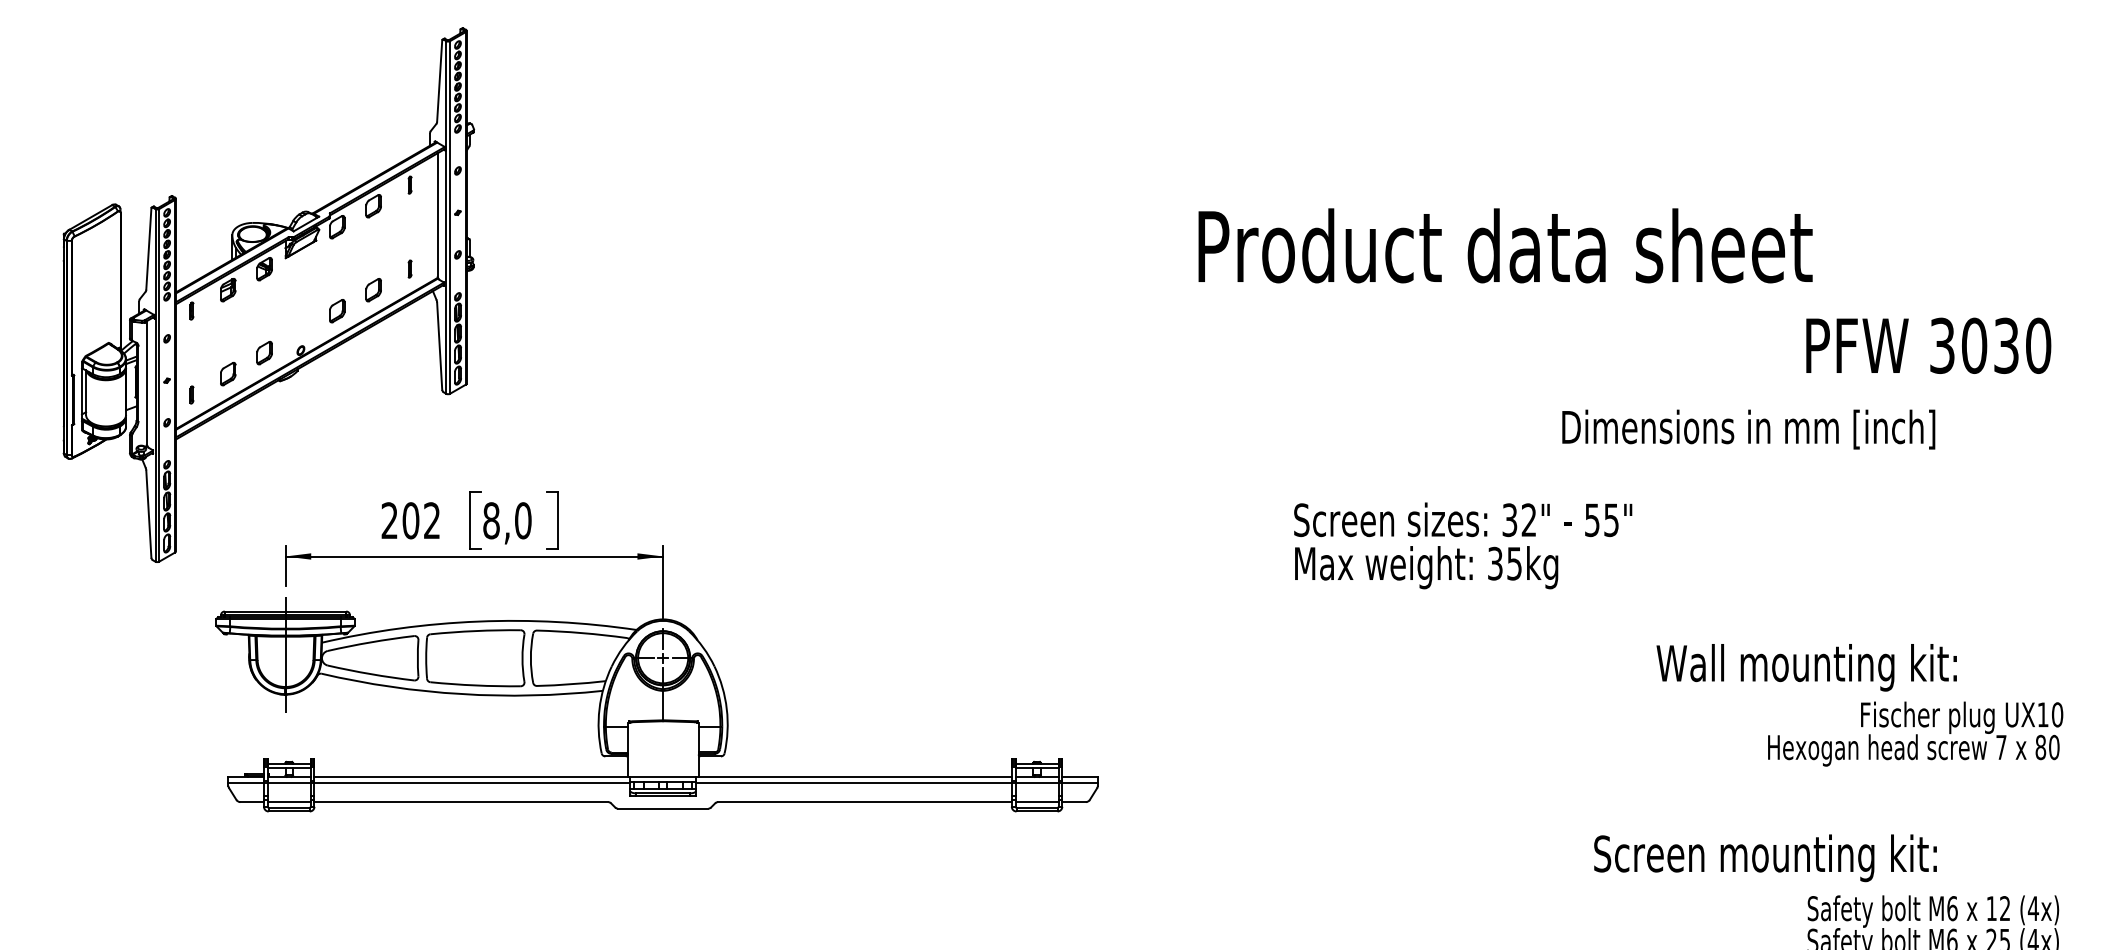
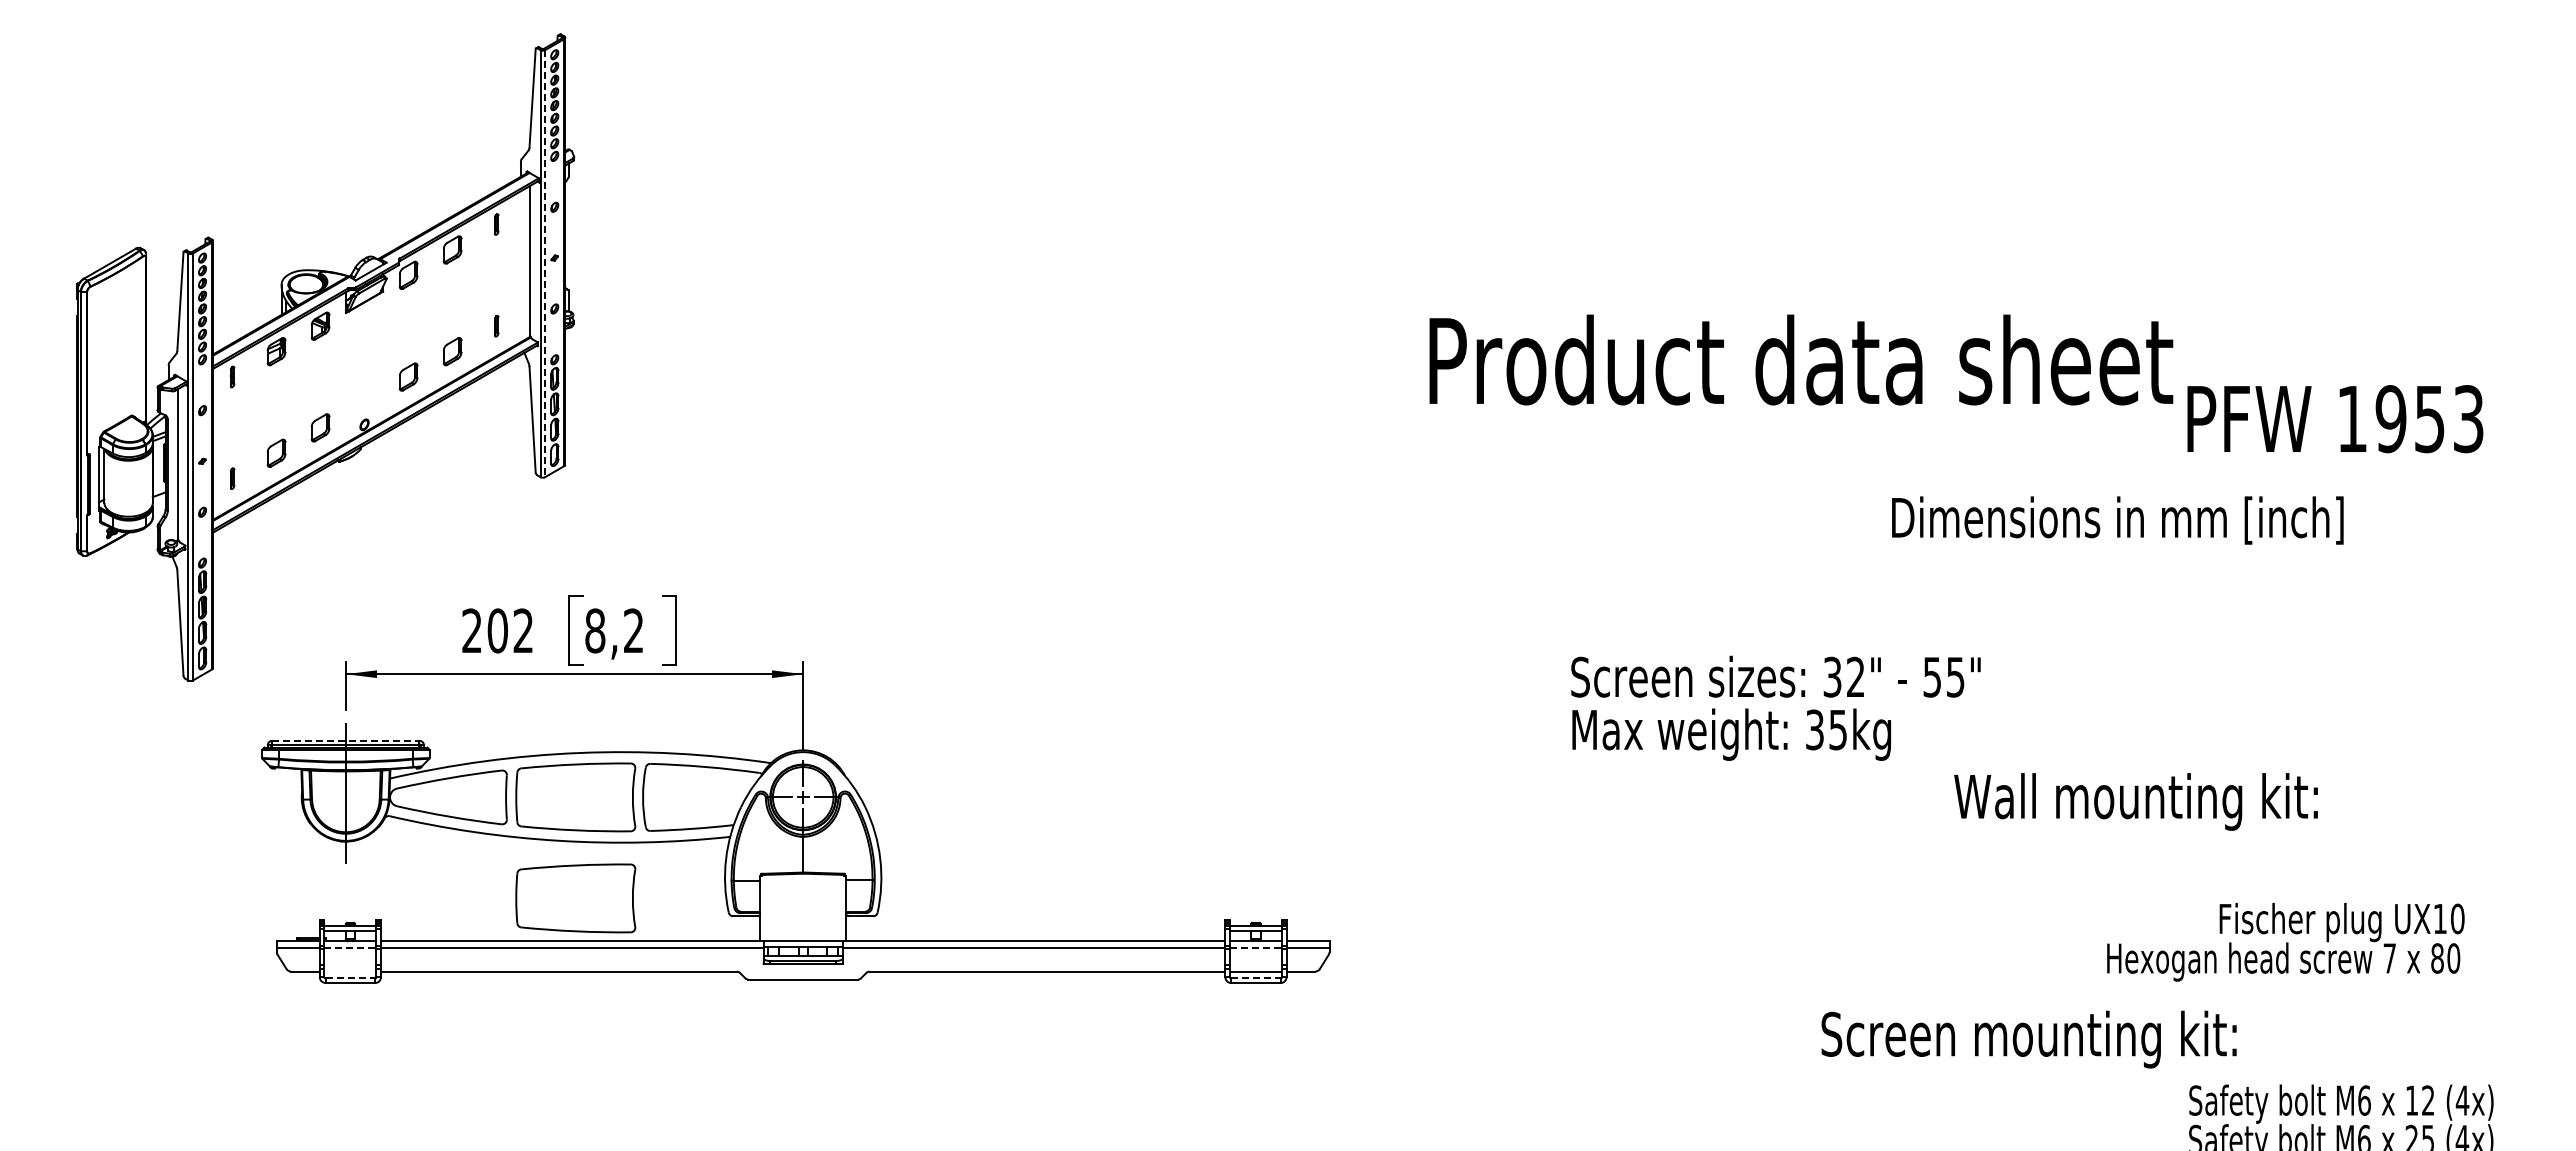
line: (450, 217) -> (545, 263), solid -> dashed
text: (1505, 245) -> (1801, 359), moved
text: (1990, 346) -> (2410, 419), 3030 -> 1953
text: (523, 520) -> (633, 630), 8,0 -> 8,2
text: (1462, 545) -> (1775, 707), moved
line: (285, 611) -> (345, 740), solid -> dashed
text: (1806, 667) -> (2135, 801), moved
text: (1915, 734) -> (2285, 942), moved
part: (475, 741) -> (575, 898), added
line: (289, 782) -> (350, 947), solid -> dashed
line: (1037, 782) -> (1256, 947), solid -> dashed
line: (289, 802) -> (350, 971), removed
line: (289, 807) -> (350, 978), solid -> dashed
line: (1036, 807) -> (1255, 978), solid -> dashed
text: (1765, 858) -> (2028, 1039), moved

